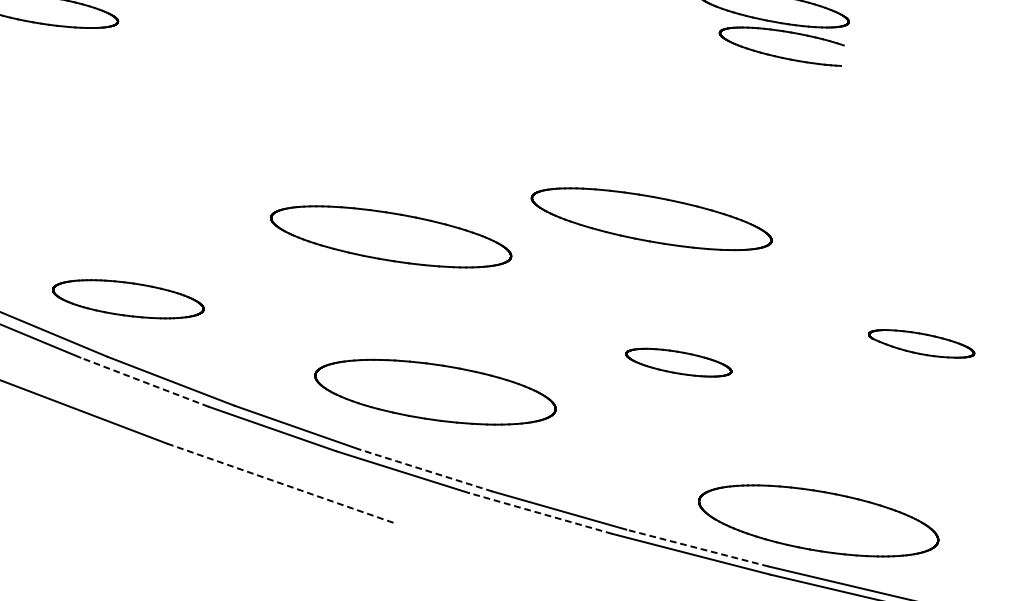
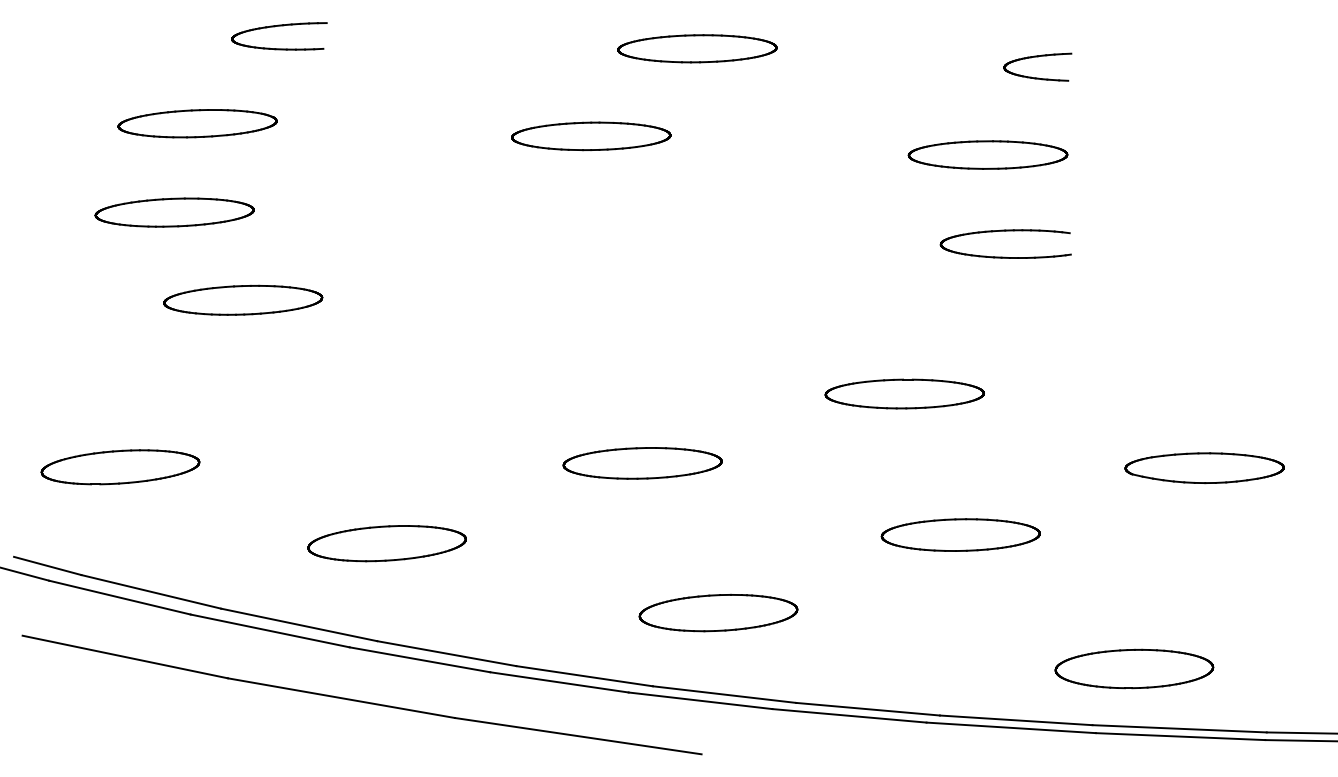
part: (783, 32) -> (1005, 231), moved
part: (651, 218) -> (904, 393), size x0.62
part: (390, 237) -> (642, 463), size x0.62
part: (127, 299) -> (386, 543), moved
part: (921, 344) -> (1204, 468), size x1.43
part: (678, 362) -> (960, 534), size x1.43
line: (144, 381) -> (419, 659), dashed -> solid
part: (435, 391) -> (718, 612), size x0.62
line: (426, 470) -> (724, 694), dashed -> solid
line: (280, 483) -> (578, 736), dashed -> solid
line: (540, 513) -> (849, 715), dashed -> solid
part: (818, 520) -> (1134, 668), size x0.62
line: (696, 548) -> (1015, 720), dashed -> solid

